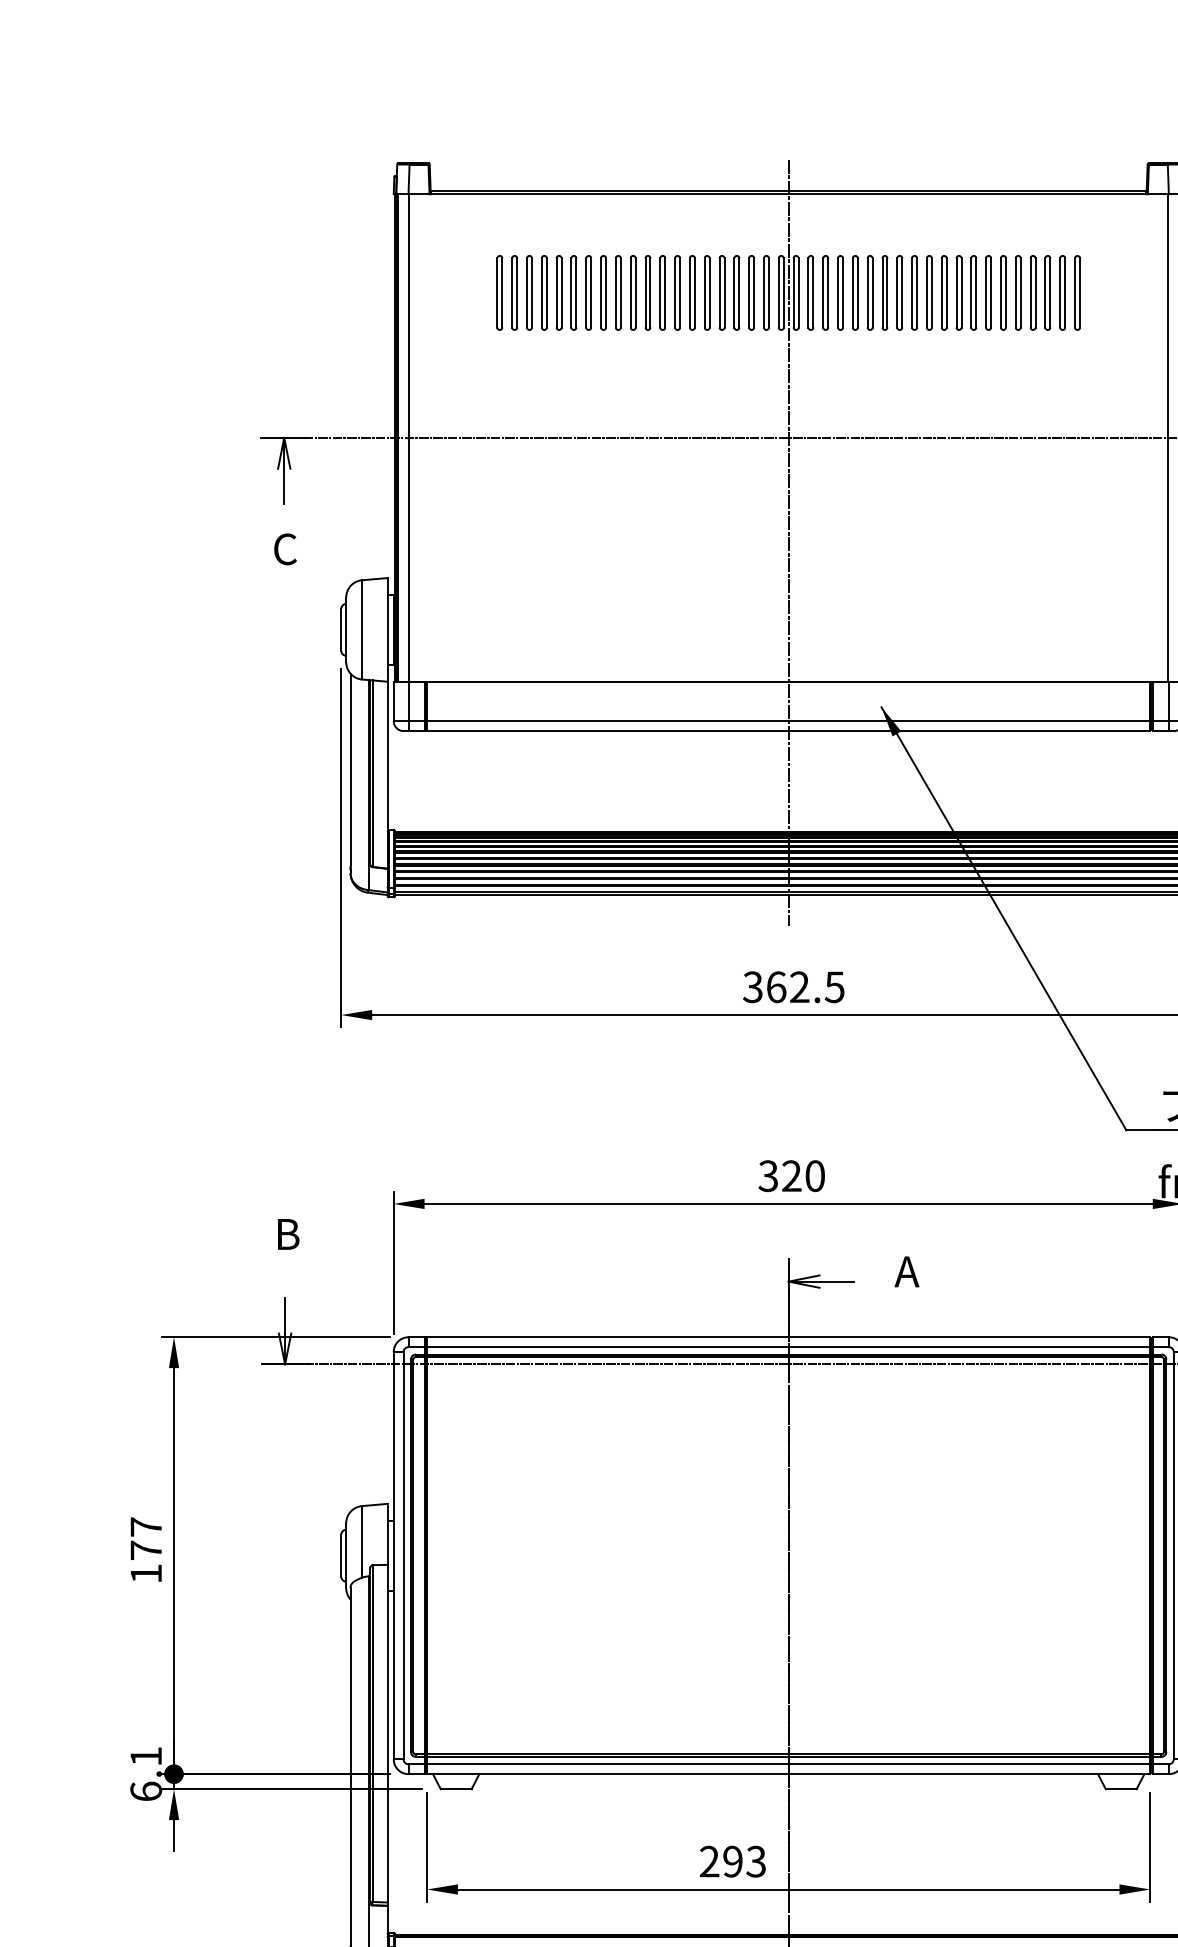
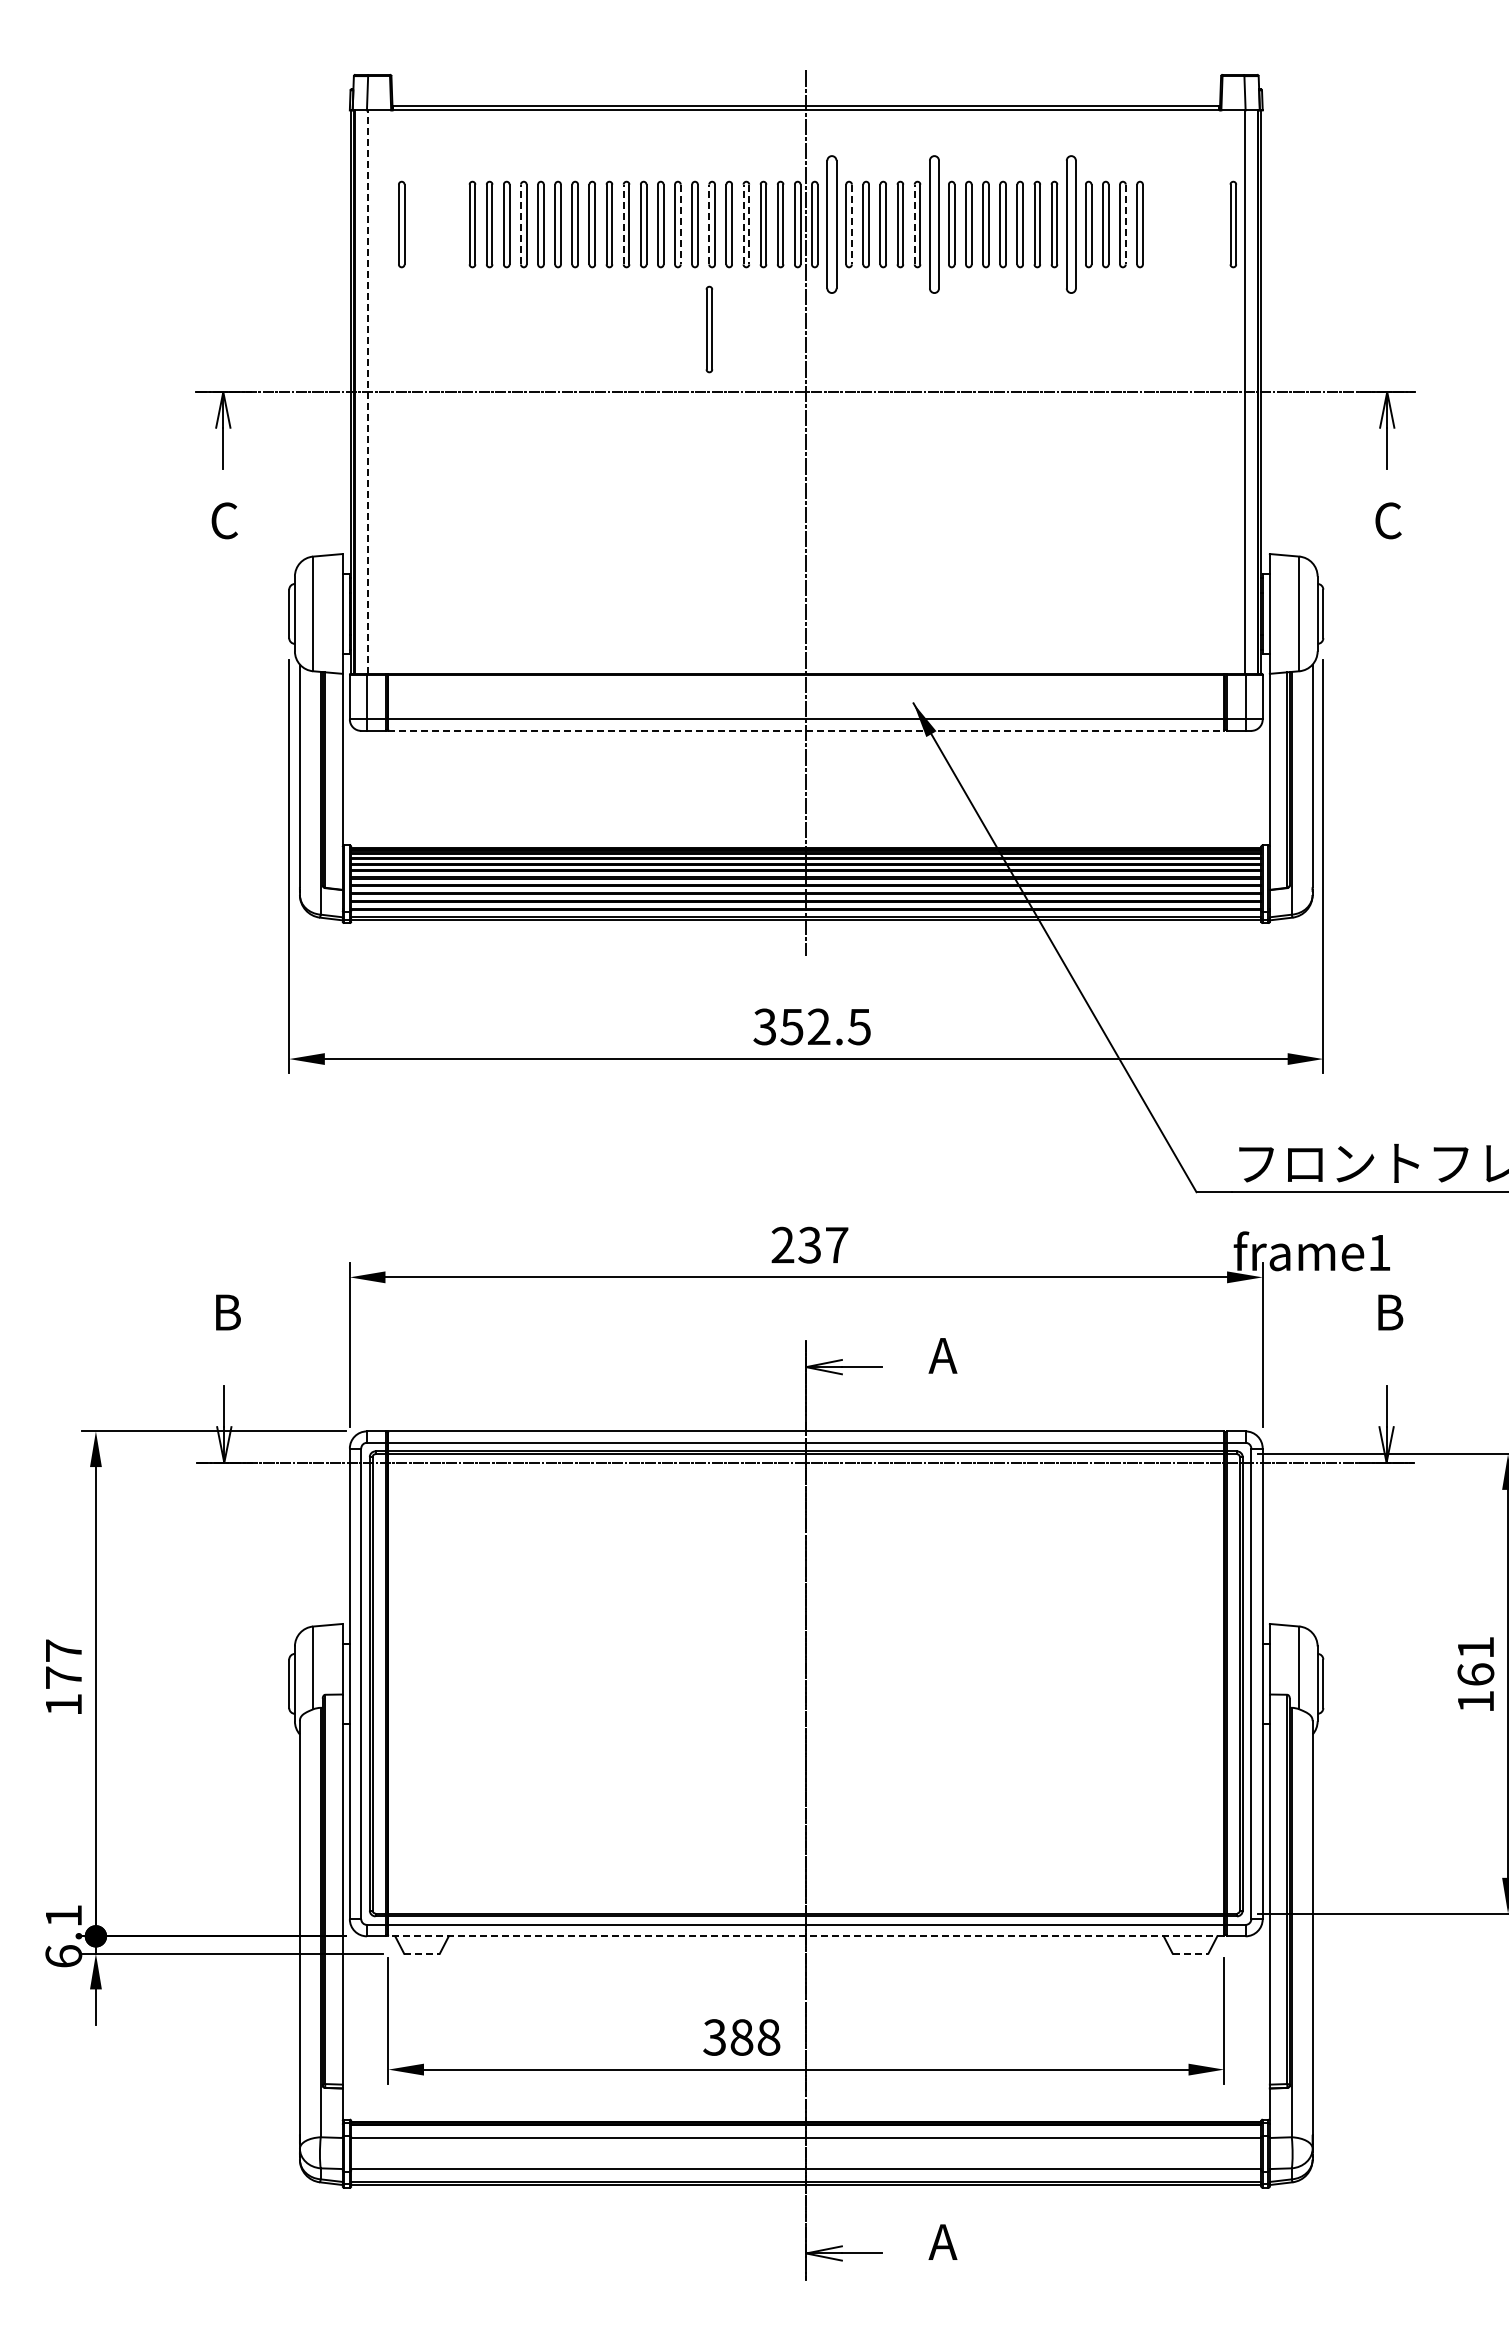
part: (438, 292) -> (401, 224), added
line: (542, 292) -> (521, 224), solid -> dashed
line: (630, 292) -> (623, 224), solid -> dashed
line: (679, 292) -> (680, 224), solid -> dashed
line: (704, 292) -> (709, 224), solid -> dashed
line: (734, 292) -> (743, 224), solid -> dashed
line: (739, 292) -> (749, 224), solid -> dashed
part: (810, 292) -> (831, 224), size x1.6
line: (827, 292) -> (851, 224), solid -> dashed
line: (882, 292) -> (914, 224), solid -> dashed
part: (899, 292) -> (934, 224), size x1.6
part: (1018, 292) -> (1071, 224), size x1.6
line: (1064, 292) -> (1125, 224), solid -> dashed
part: (1157, 292) -> (1232, 224), added
part: (704, 383) -> (709, 329), added
line: (409, 438) -> (367, 392), solid -> dashed
line: (788, 730) -> (806, 730), solid -> dashed
text: (775, 986) -> (791, 1026), 362.5 -> 352.5
text: (791, 1175) -> (809, 1244), 320 -> 237
line: (788, 1774) -> (806, 1936), solid -> dashed
line: (456, 1789) -> (422, 1953), solid -> dashed
line: (1121, 1789) -> (1190, 1953), solid -> dashed
text: (732, 1861) -> (741, 2037), 293 -> 388

